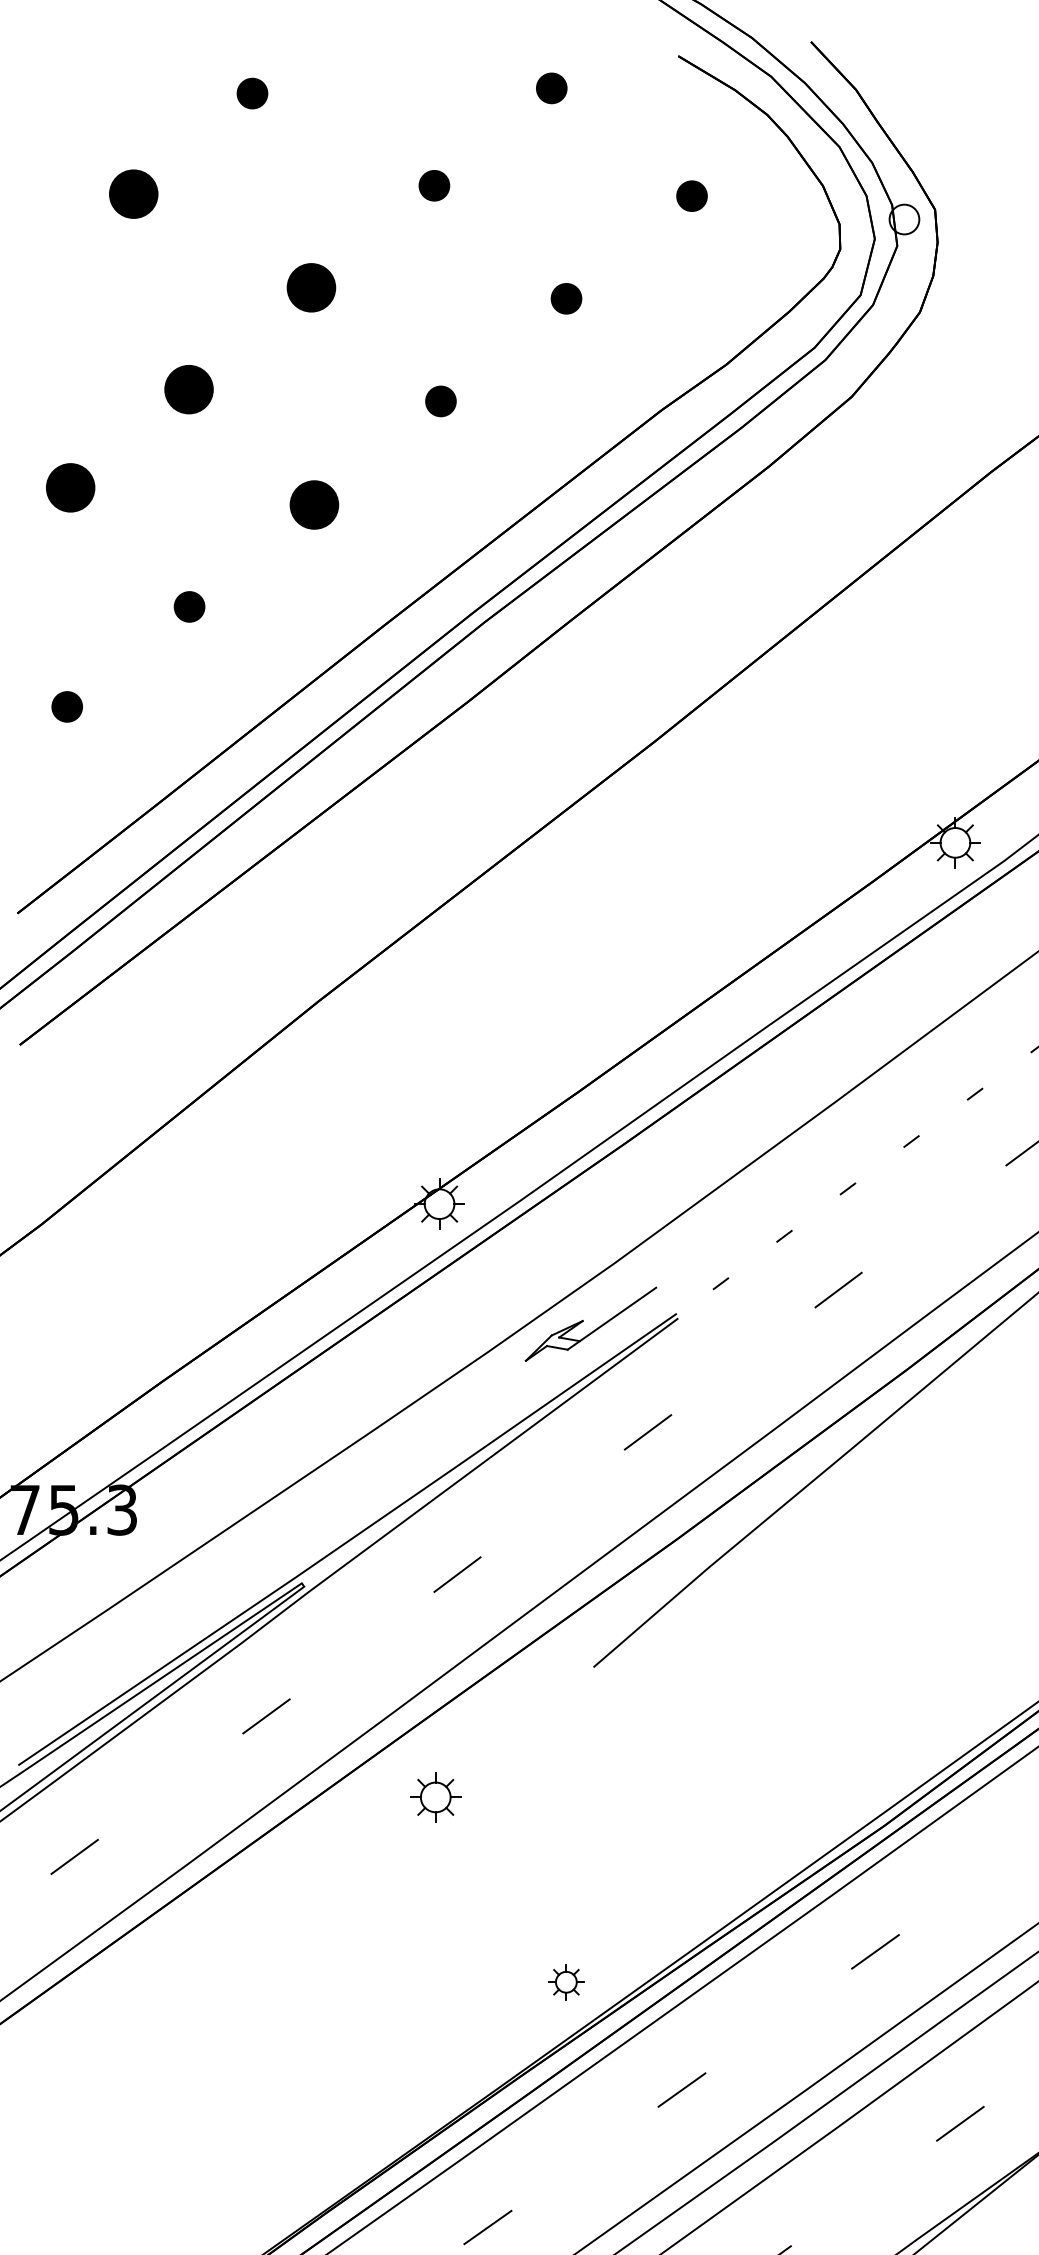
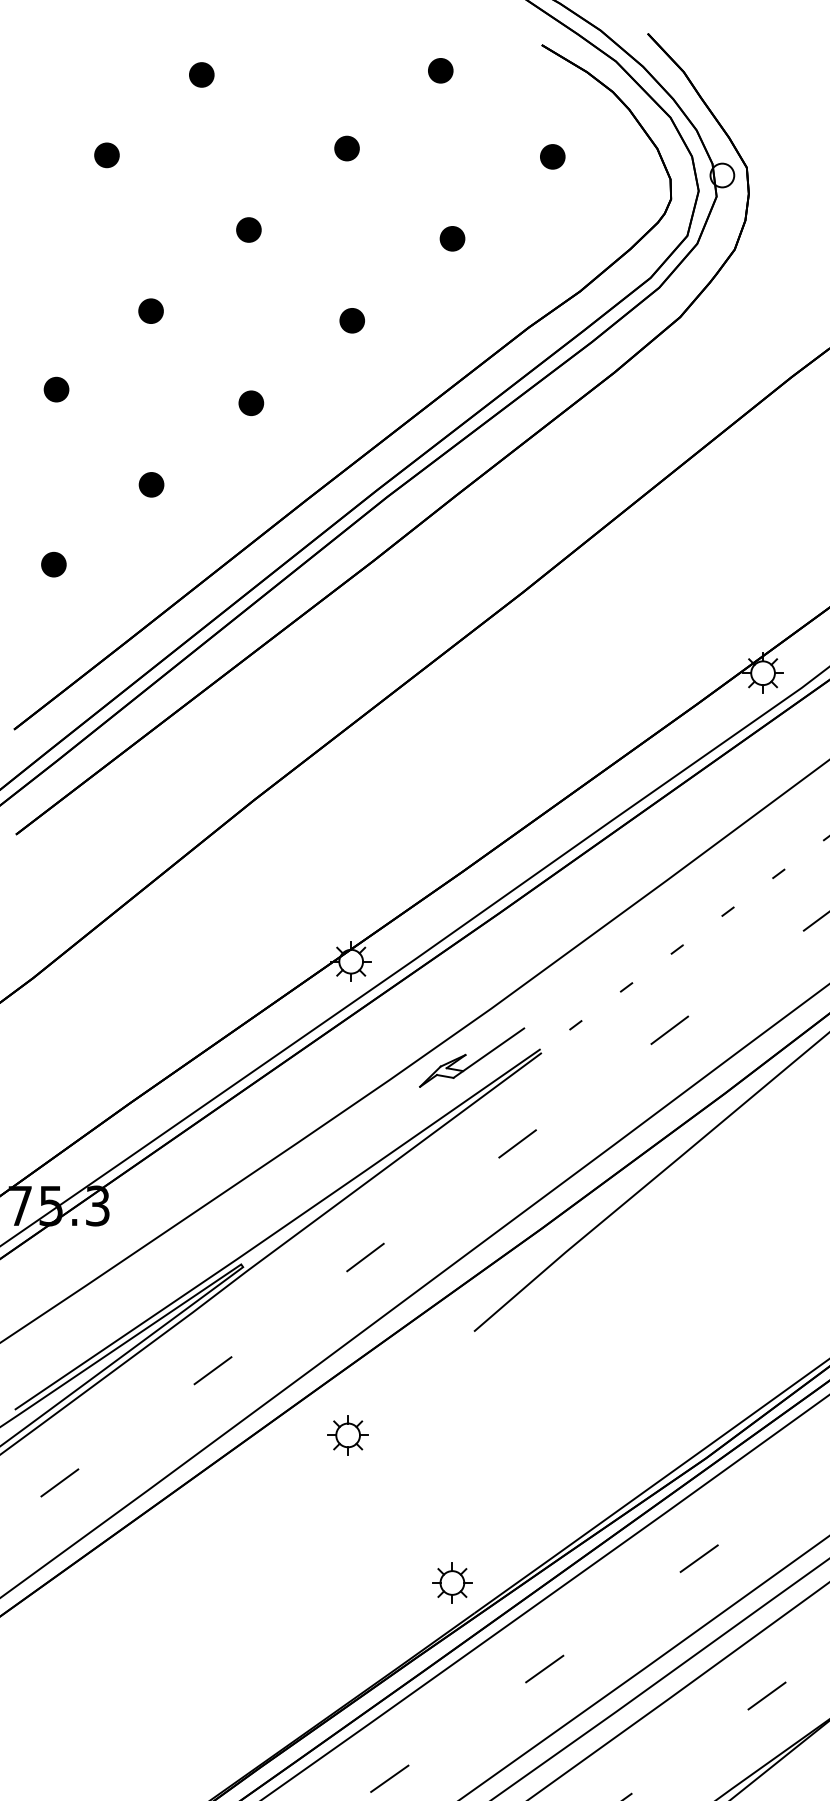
part: (133, 194) -> (106, 155), size x0.62
part: (310, 287) -> (248, 229), size x0.62
part: (188, 388) -> (150, 310), size x0.62
part: (70, 487) -> (56, 389), size x0.62
part: (314, 503) -> (251, 402), size x0.62
part: (566, 1981) -> (452, 1582), size x1.43

